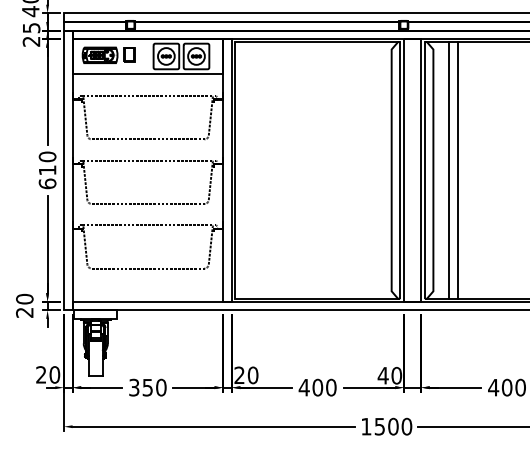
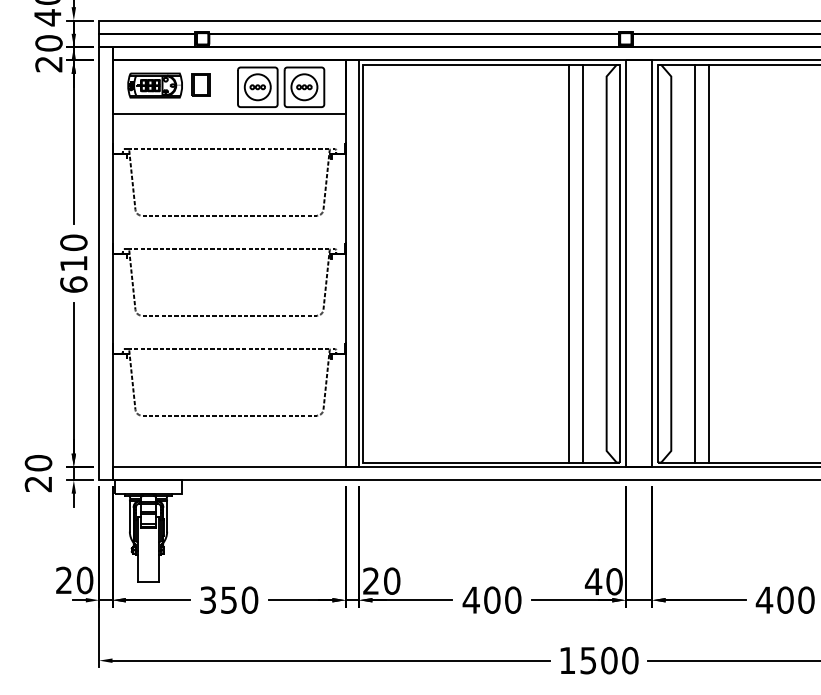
text: (31, 27) -> (48, 42), 25 -> 20
line: (367, 170) -> (569, 263), added
line: (376, 170) -> (583, 263), added

